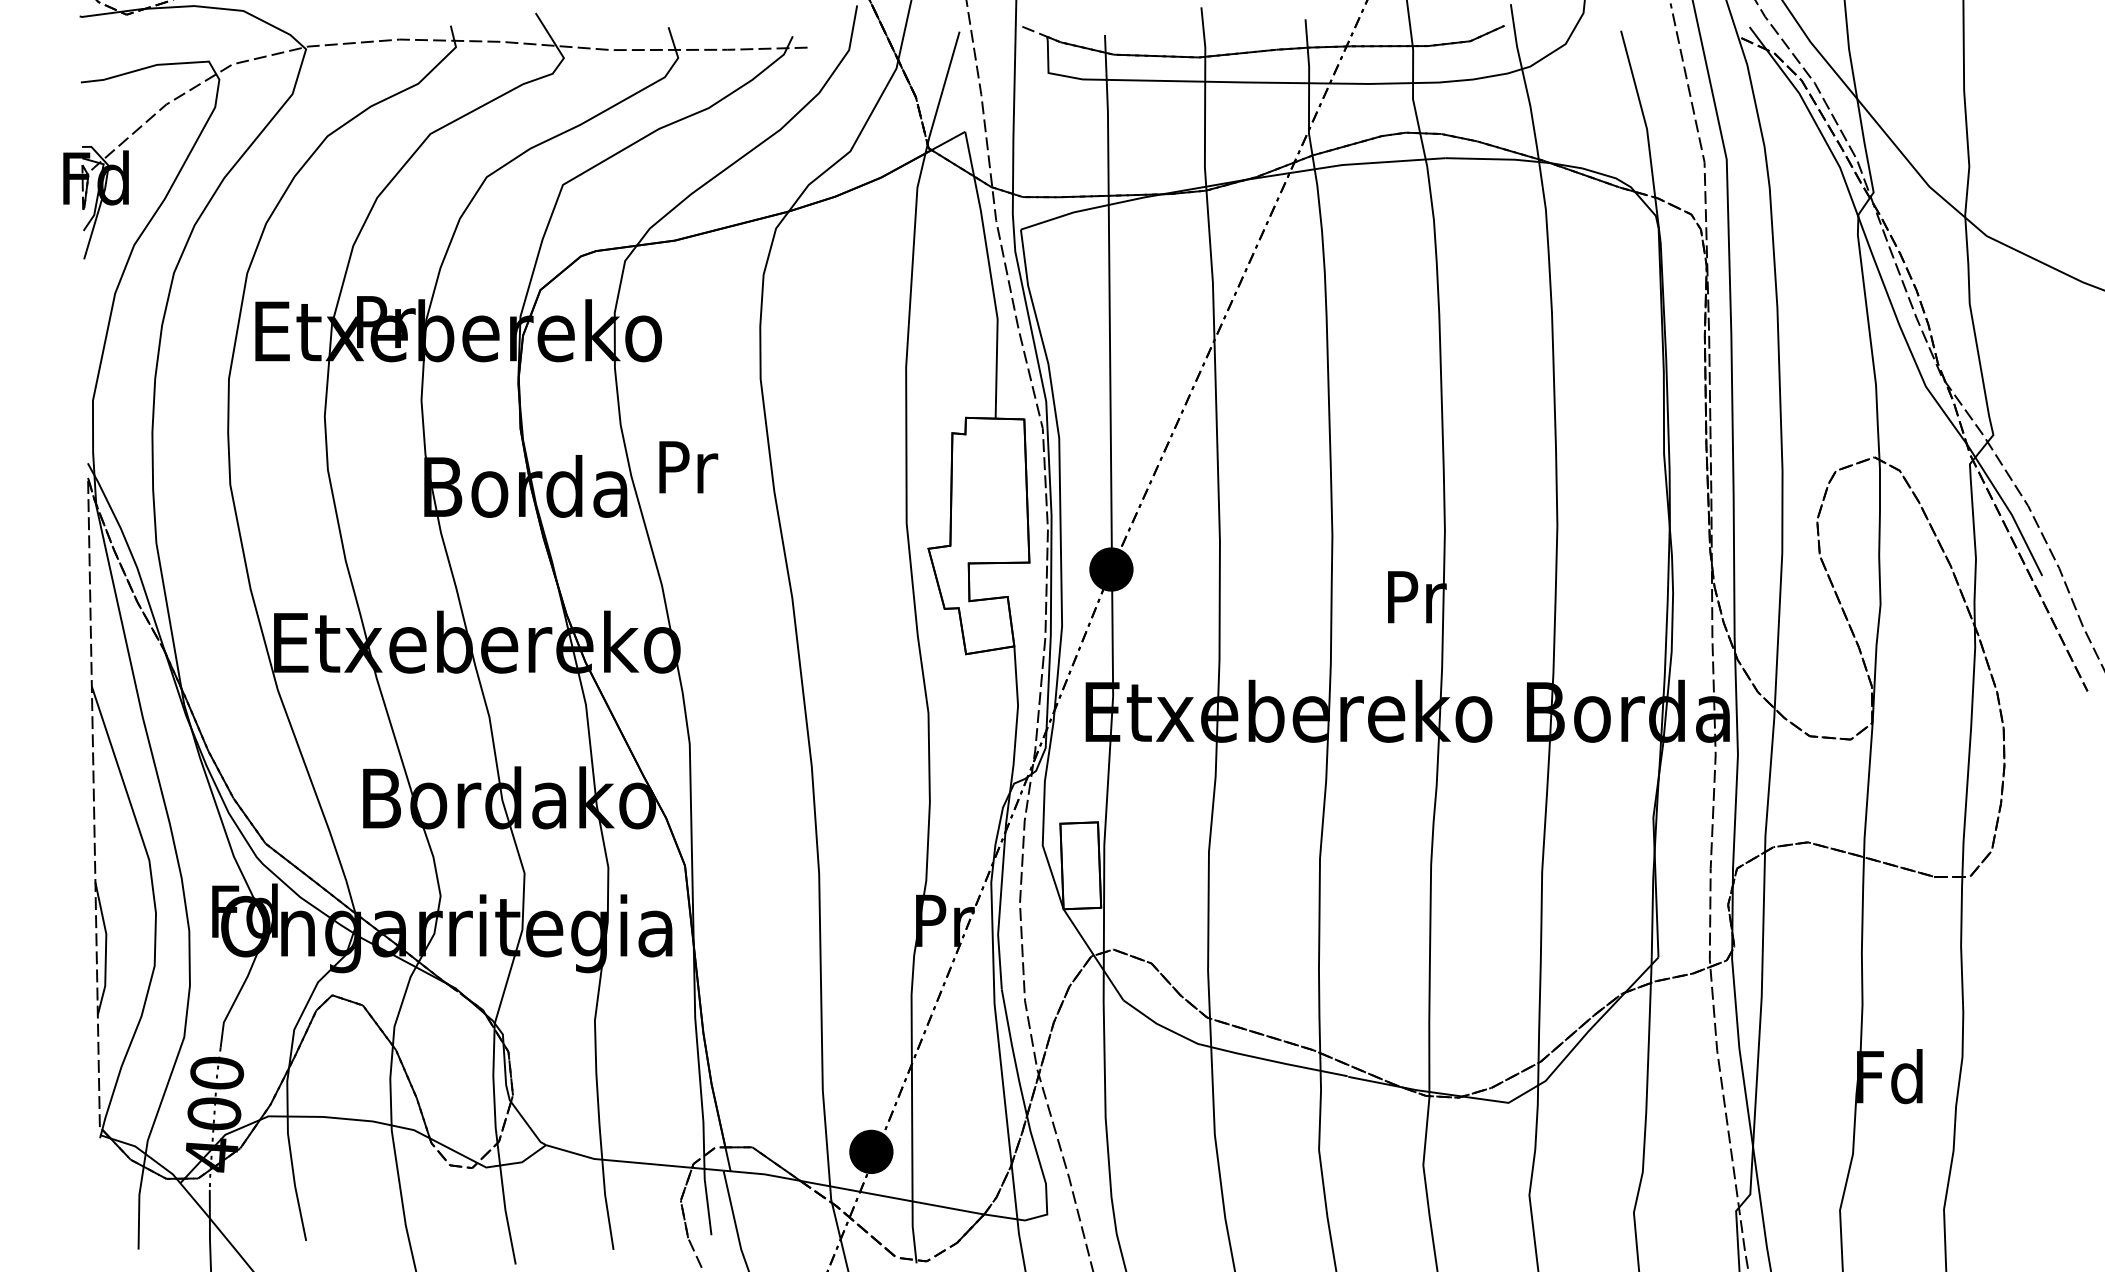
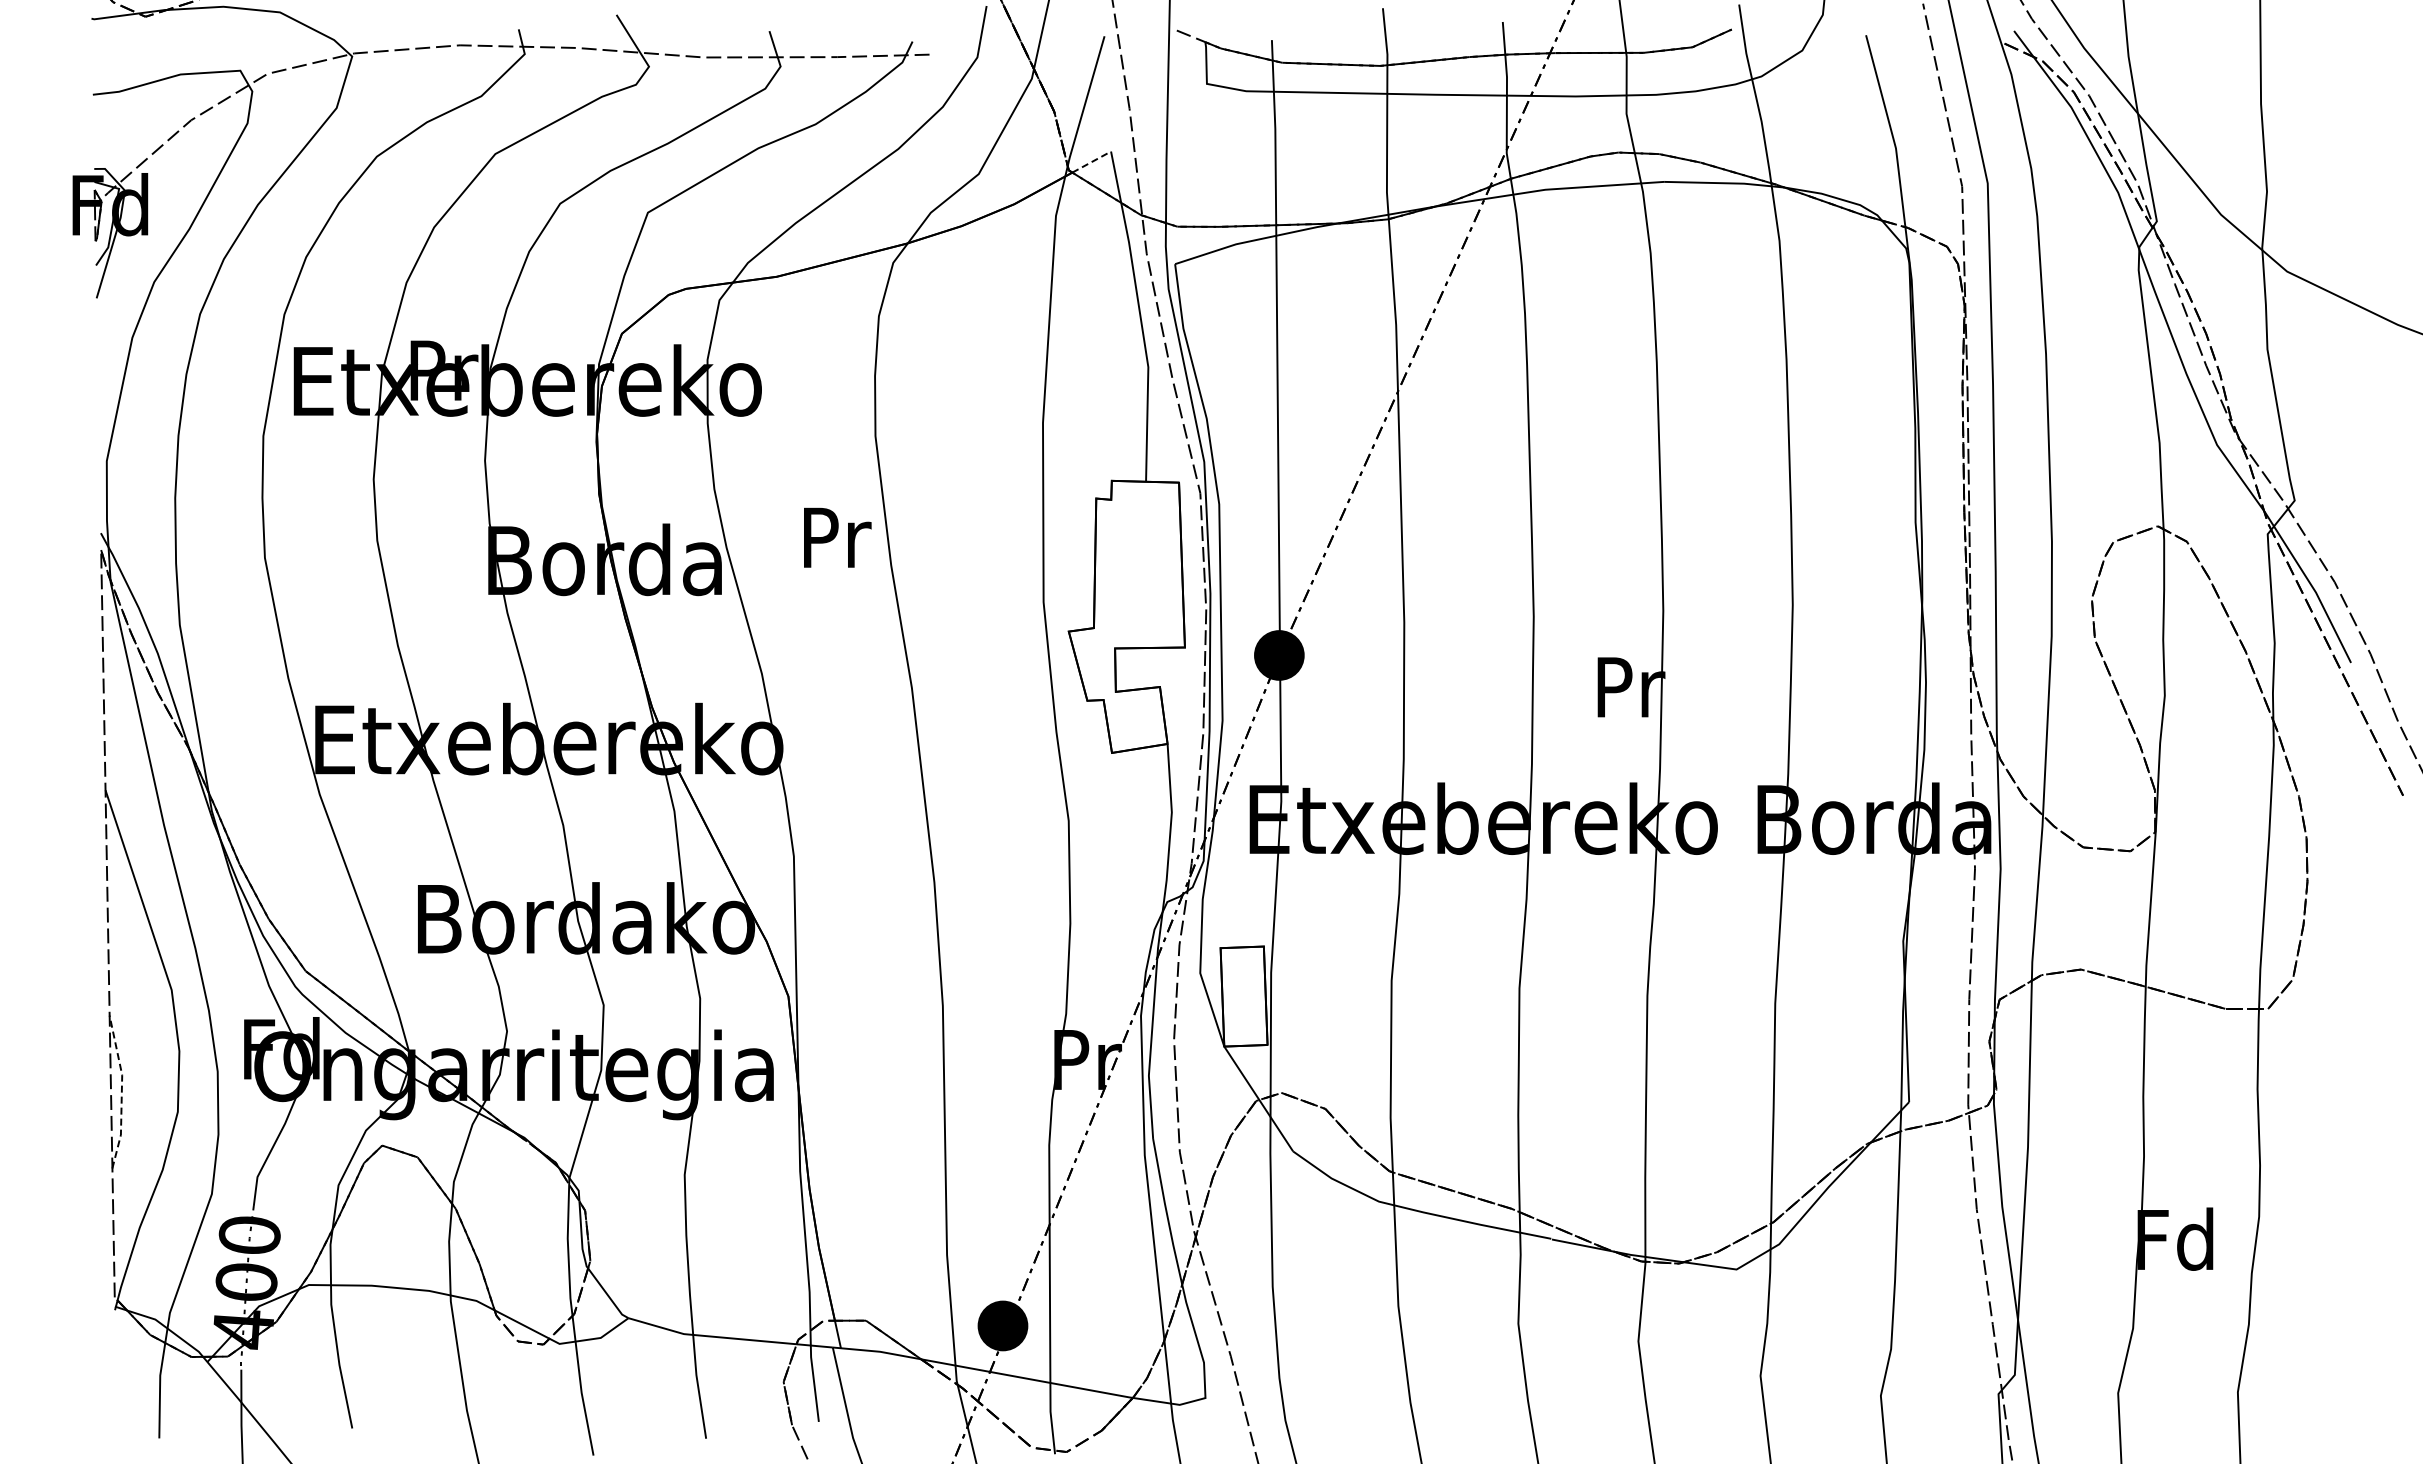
line: (949, 140) -> (1092, 161), solid -> dashed
text: (688, 467) -> (837, 537), moved
line: (105, 949) -> (121, 1092), solid -> dashed

